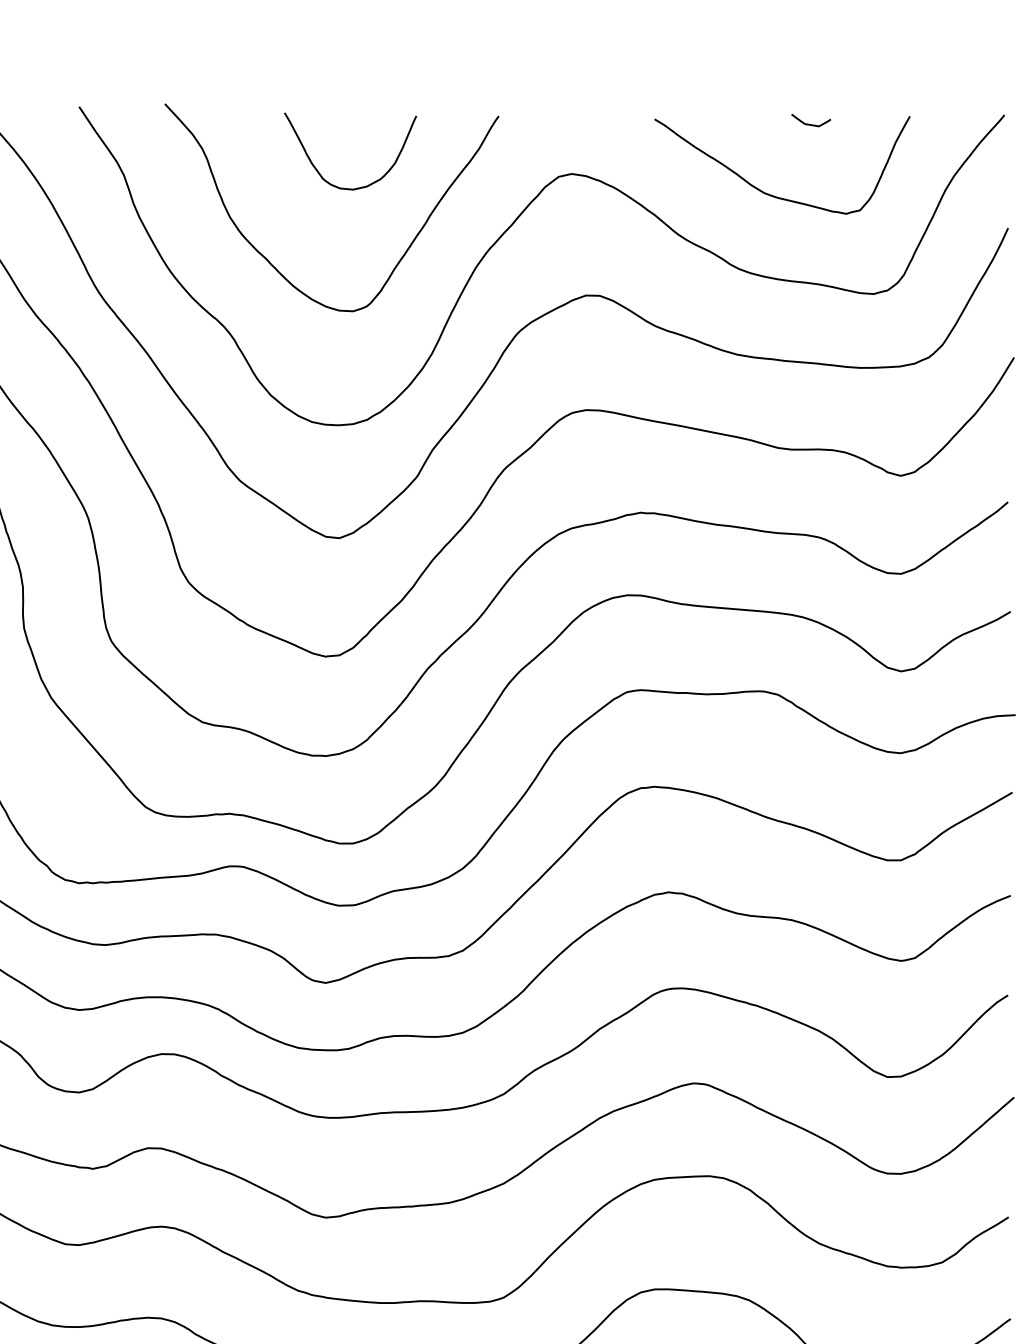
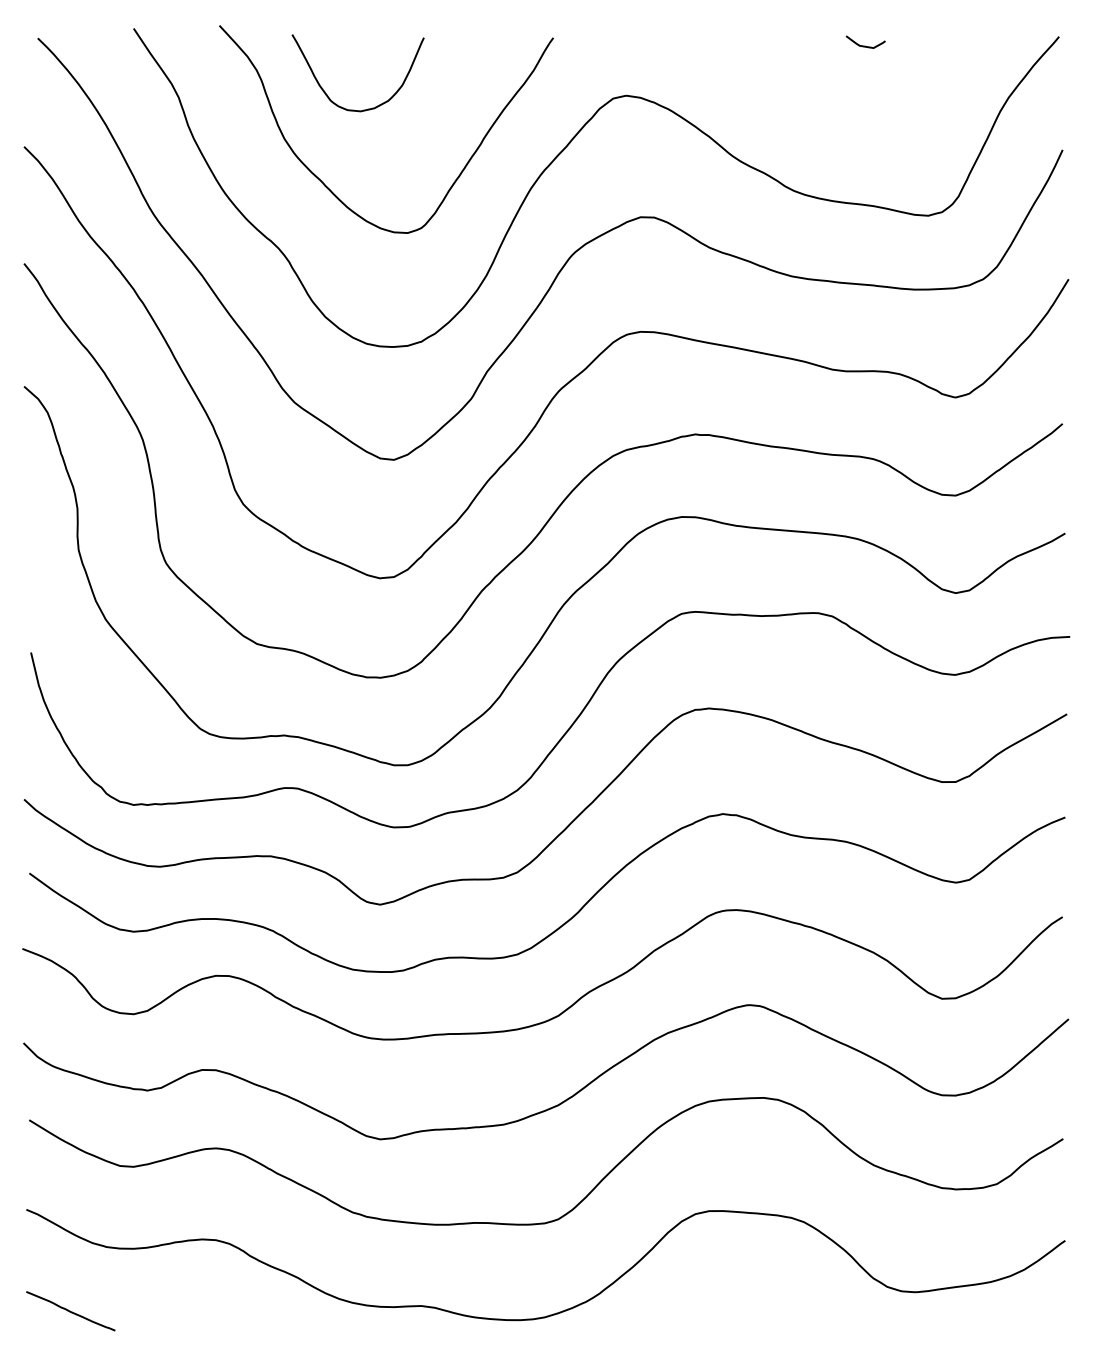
curve: (346, 187) -> (354, 109), moved
curve: (769, 193) -> (824, 115), removed

